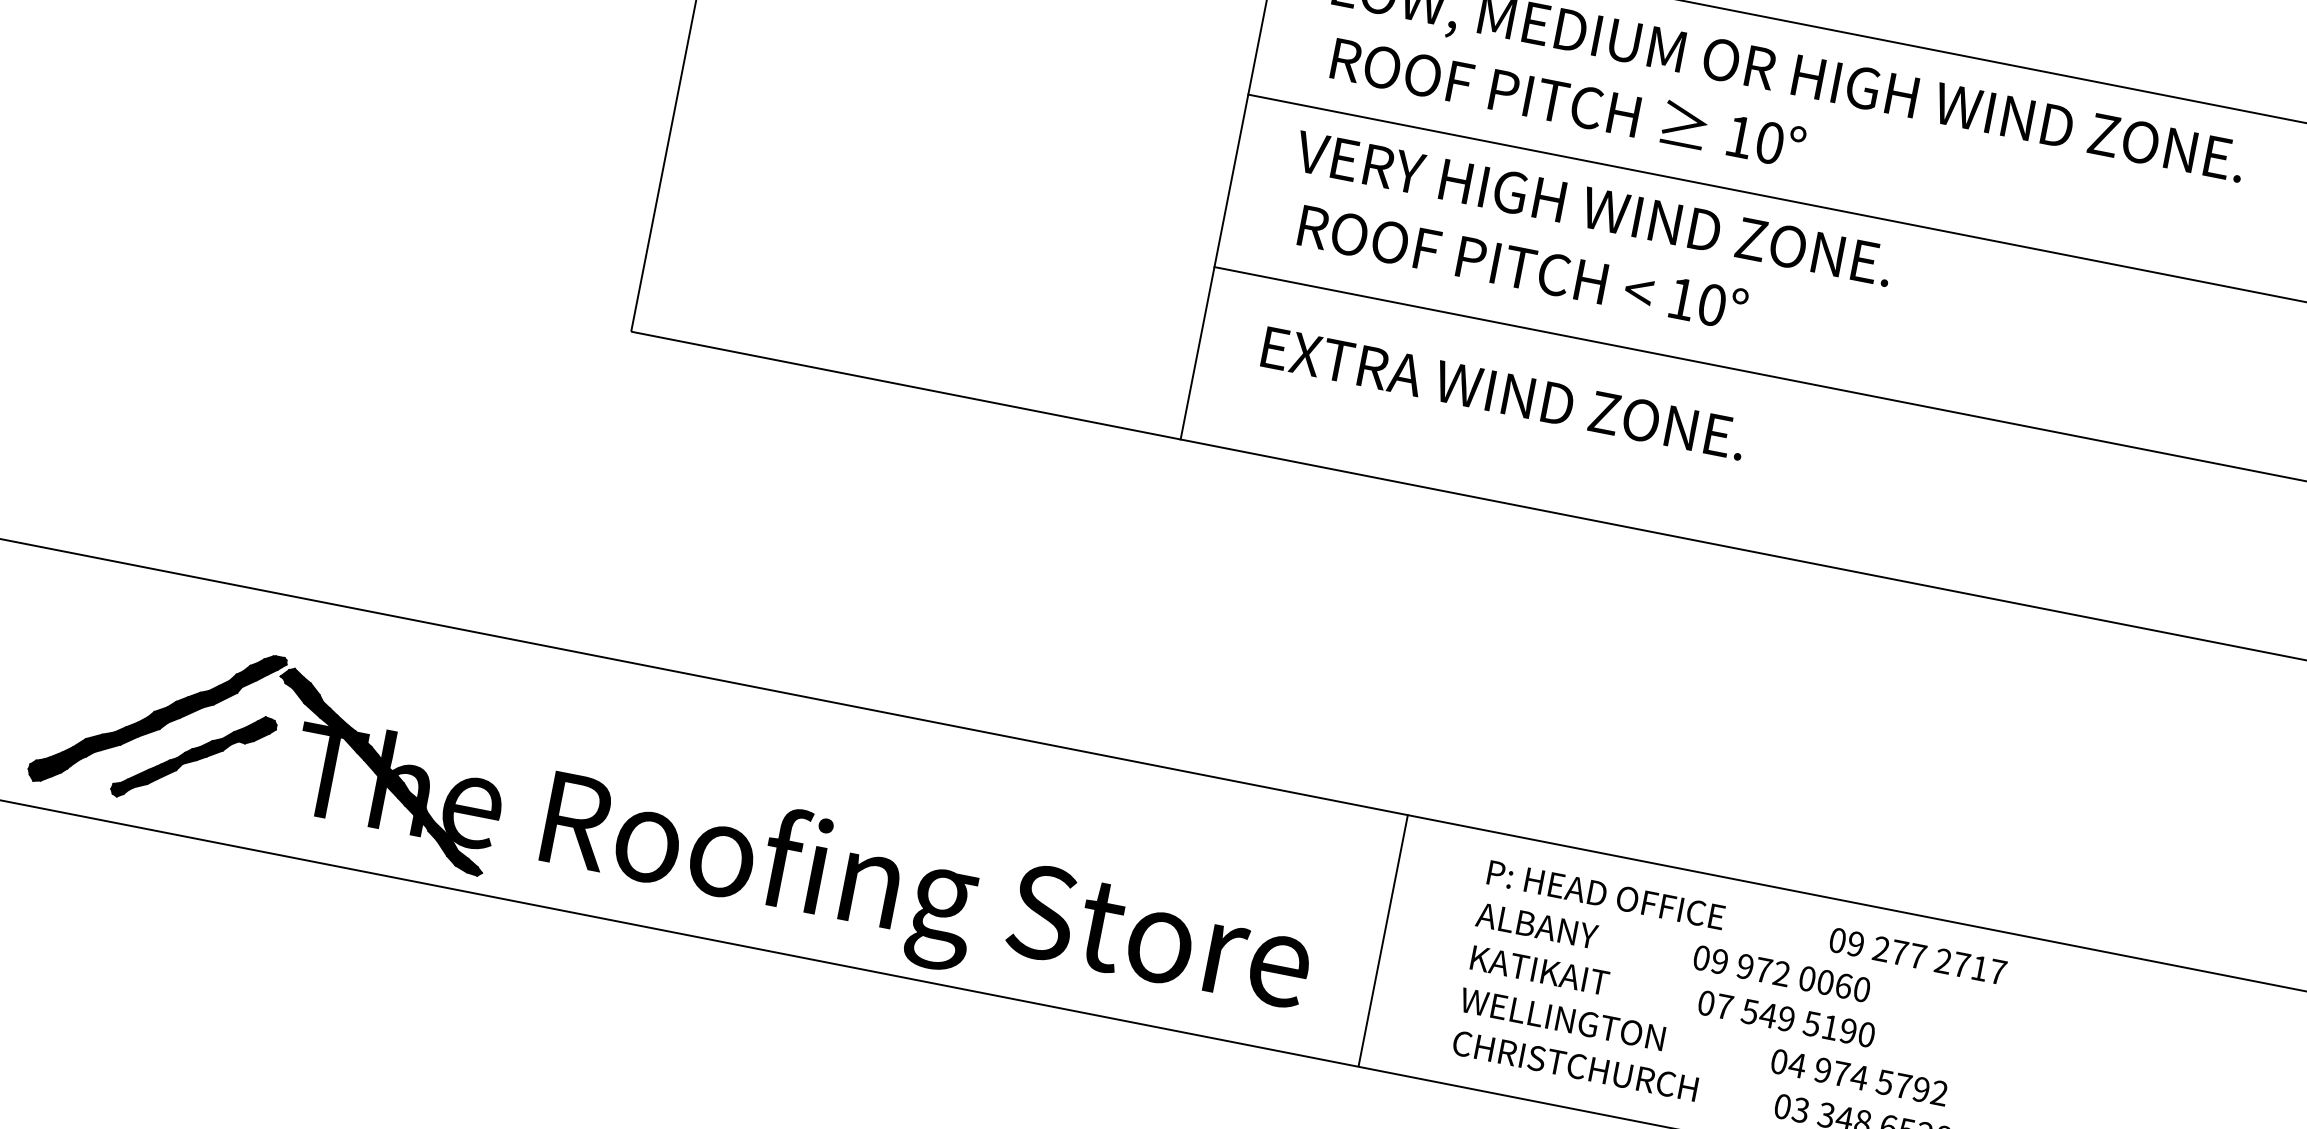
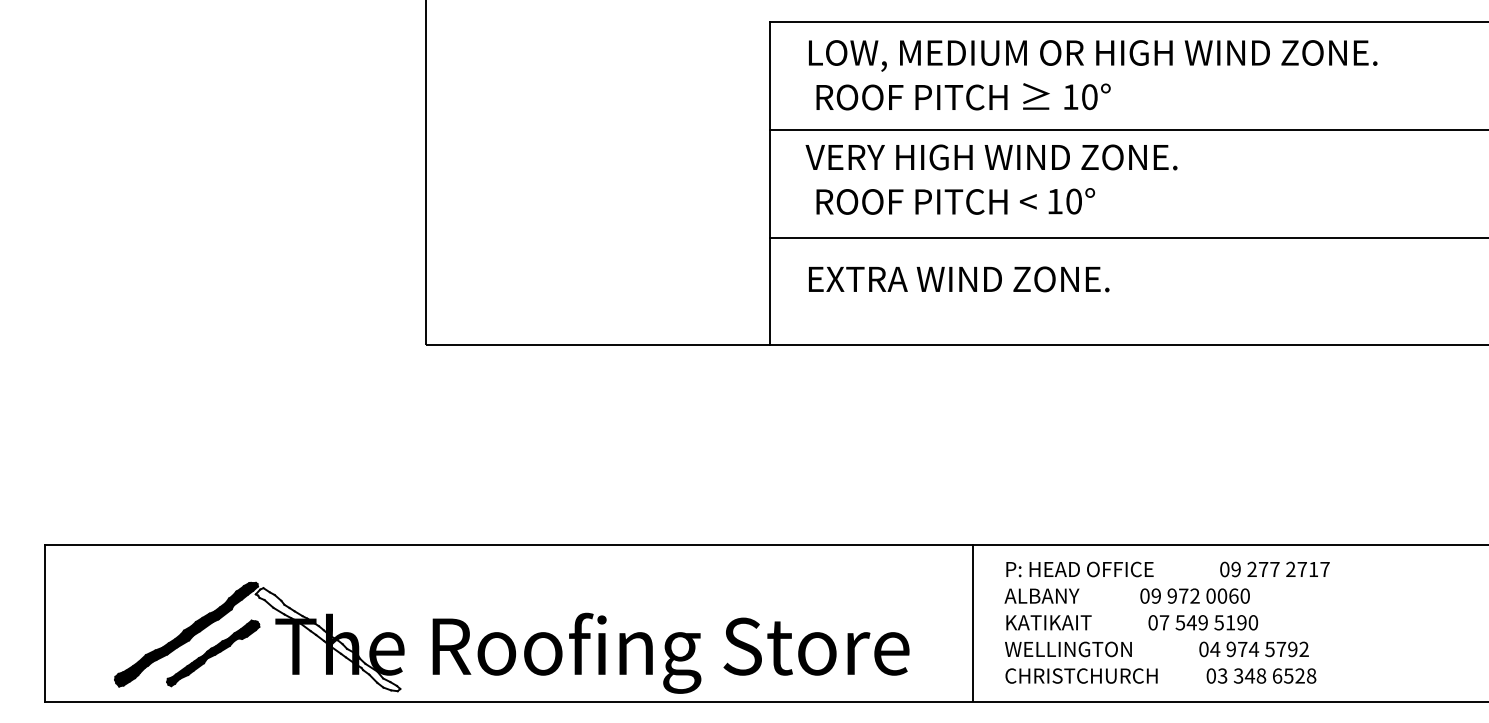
fill: (381, 771) -> (327, 639), removed
line: (1384, 939) -> (973, 622), moved

